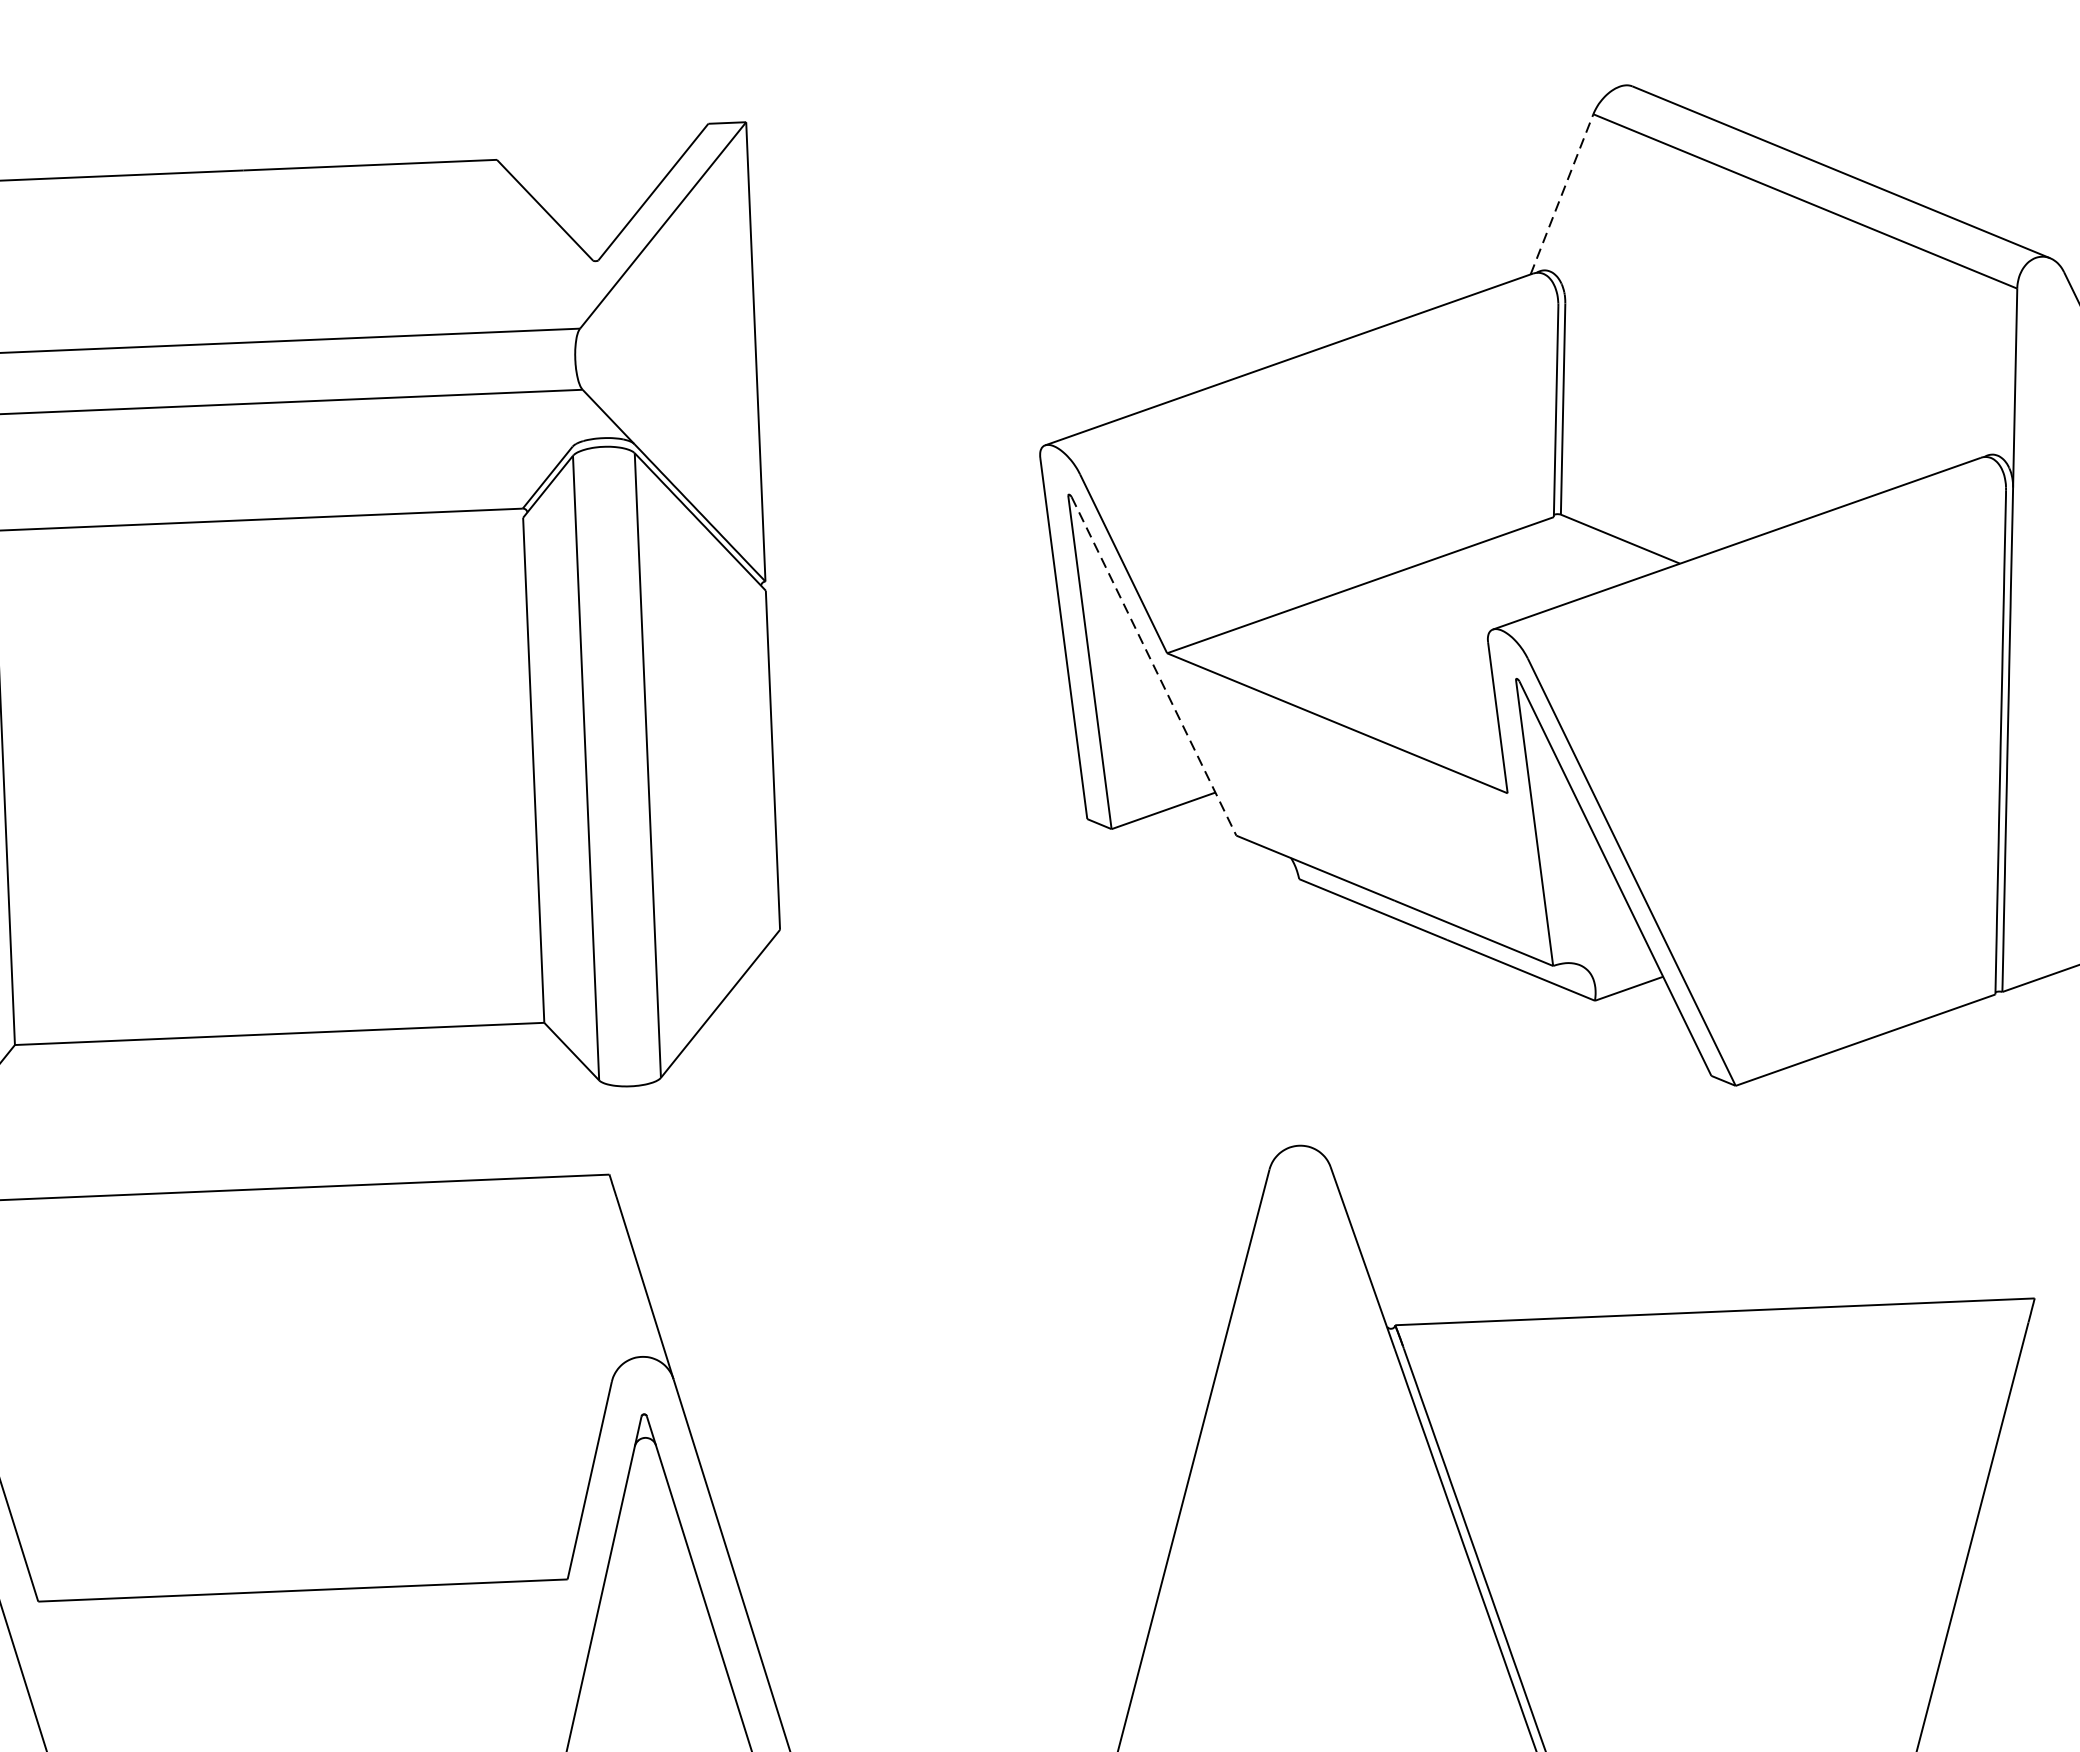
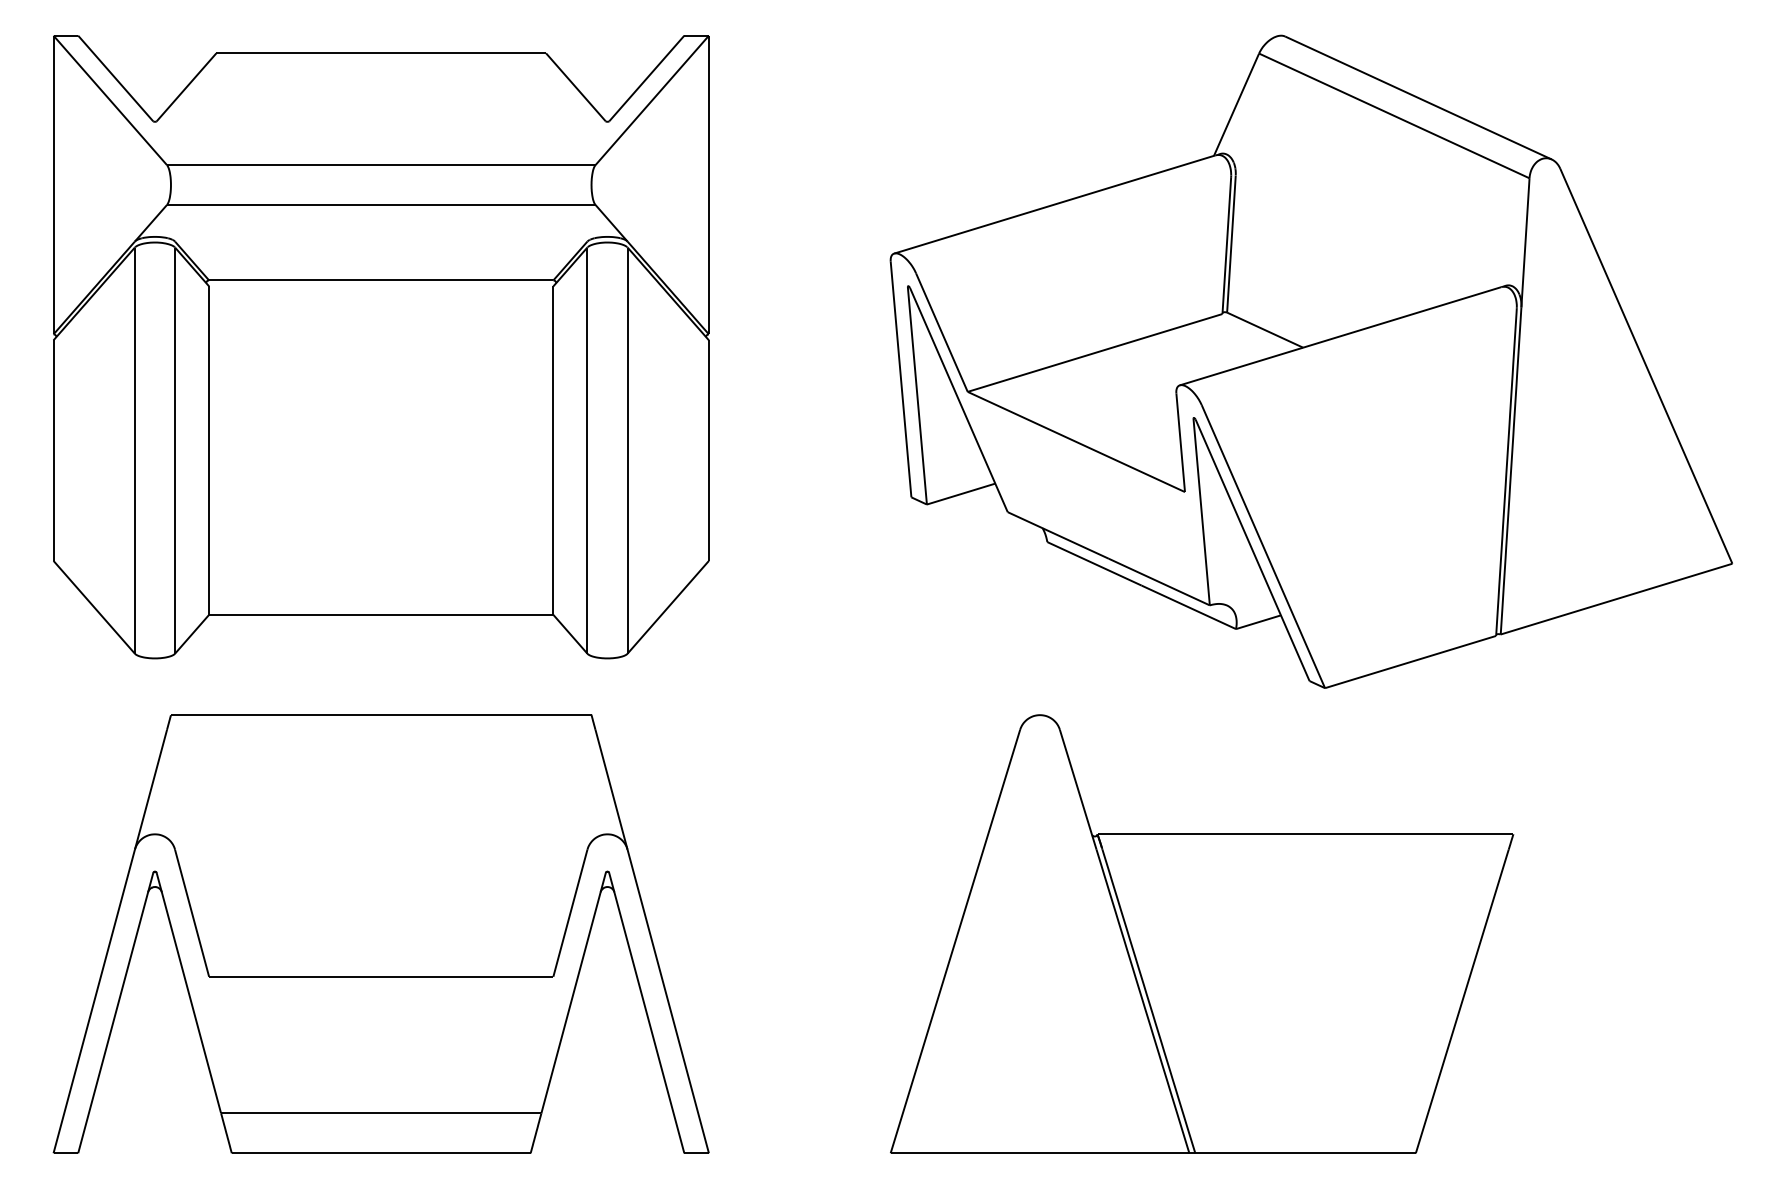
line: (1561, 194) -> (1236, 104), dashed -> solid
line: (1155, 667) -> (959, 400), dashed -> solid

